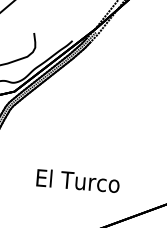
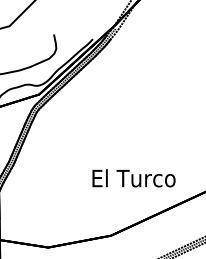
text: (77, 181) -> (133, 178), moved

